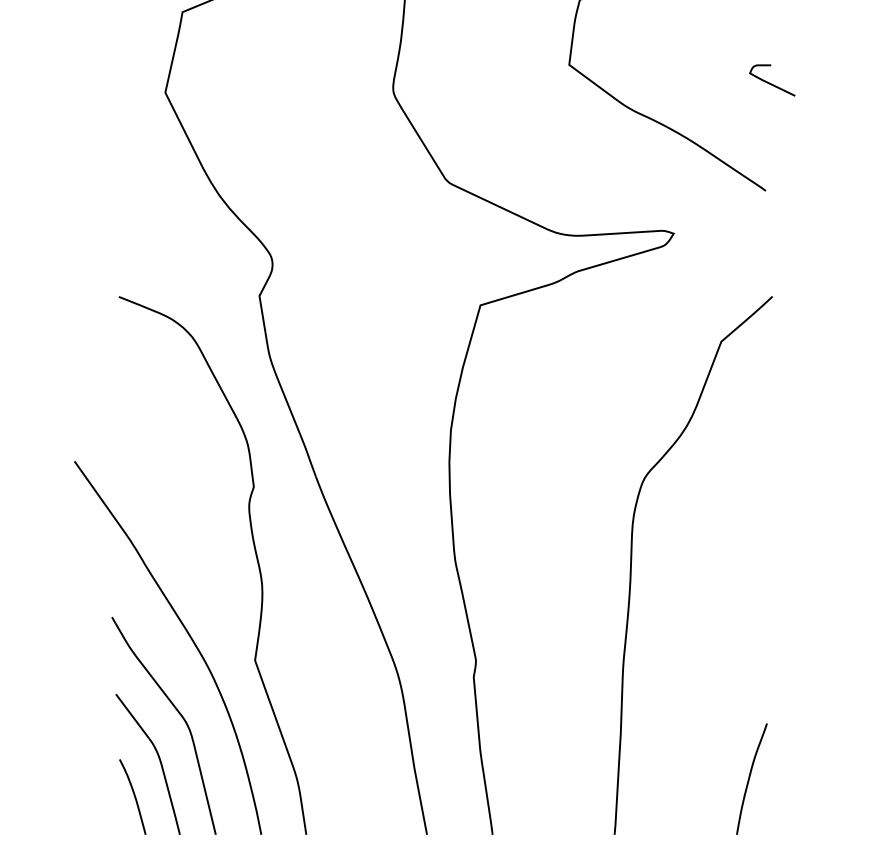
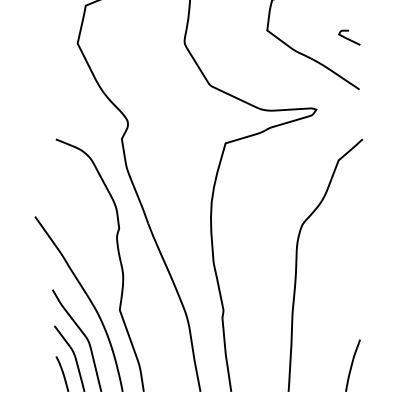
curve: (772, 81) -> (349, 38), moved

